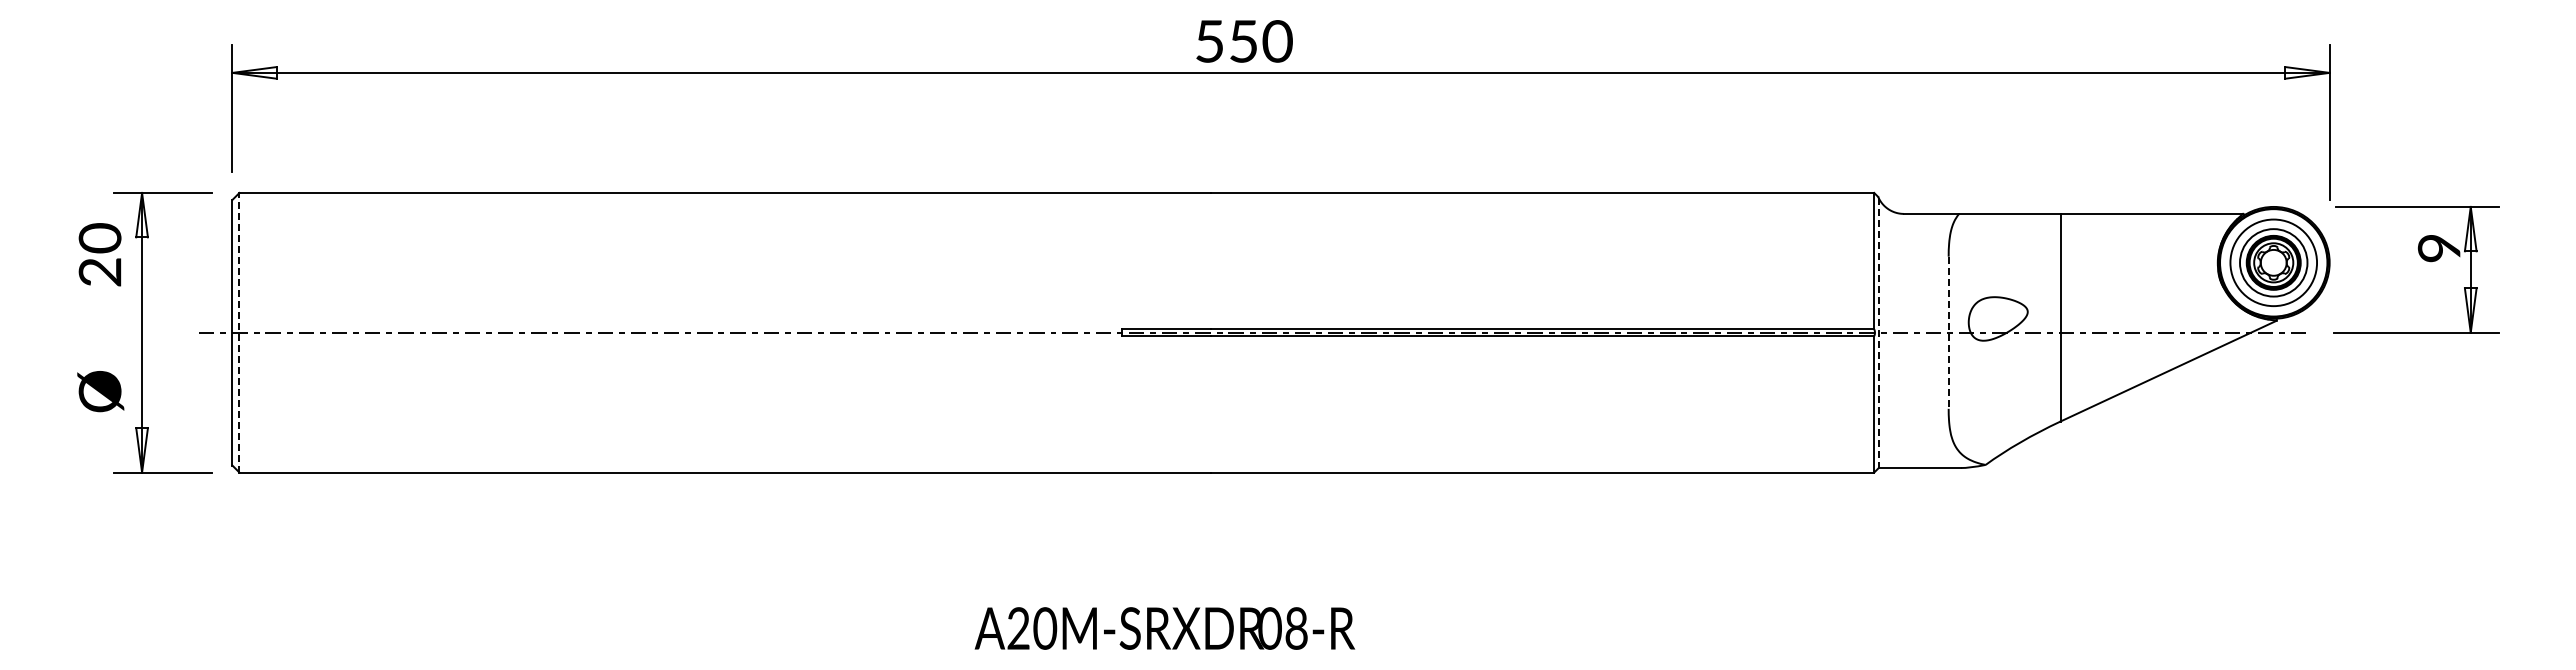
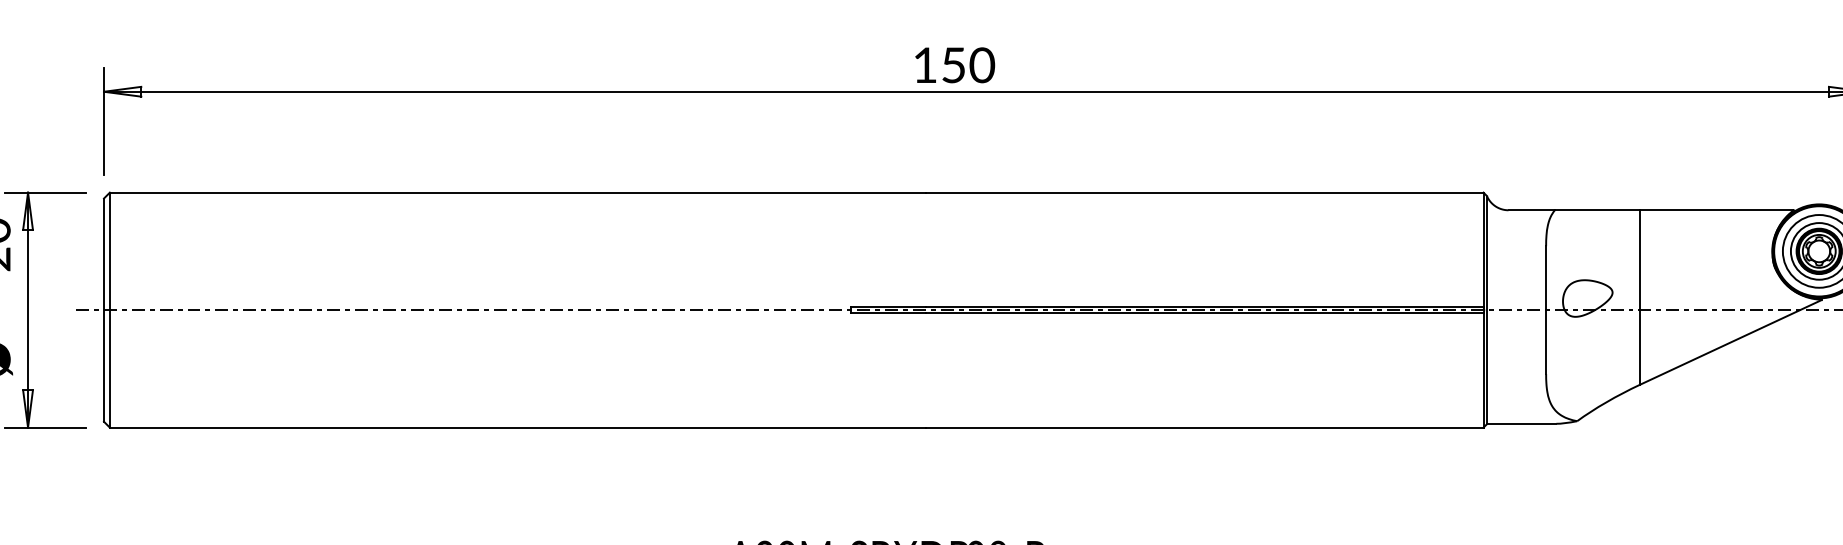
text: (1209, 41) -> (924, 65), 550 -> 150
line: (239, 332) -> (109, 309), dashed -> solid
line: (1878, 333) -> (1487, 310), dashed -> solid
line: (1948, 333) -> (1545, 310), dashed -> solid

